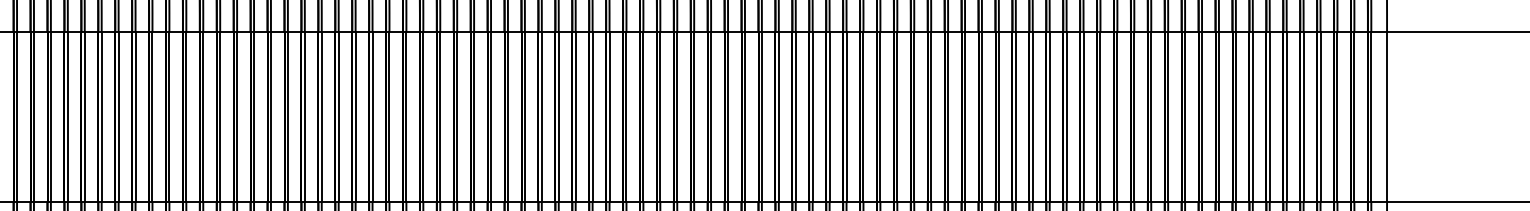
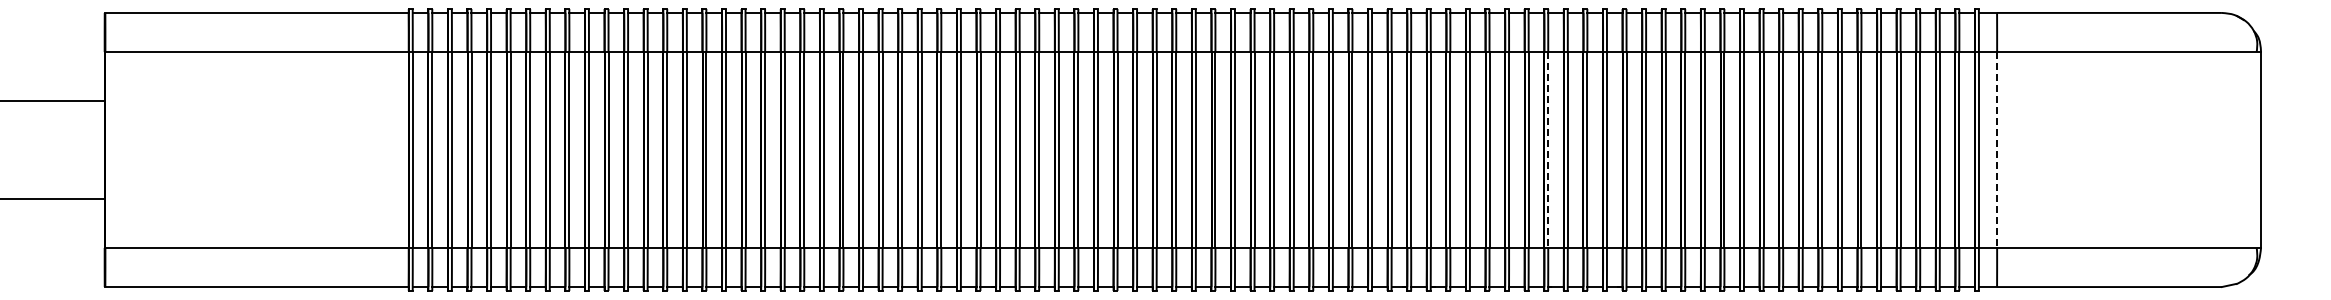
line: (999, 117) -> (1548, 150), solid -> dashed
line: (1387, 117) -> (1997, 150), solid -> dashed

